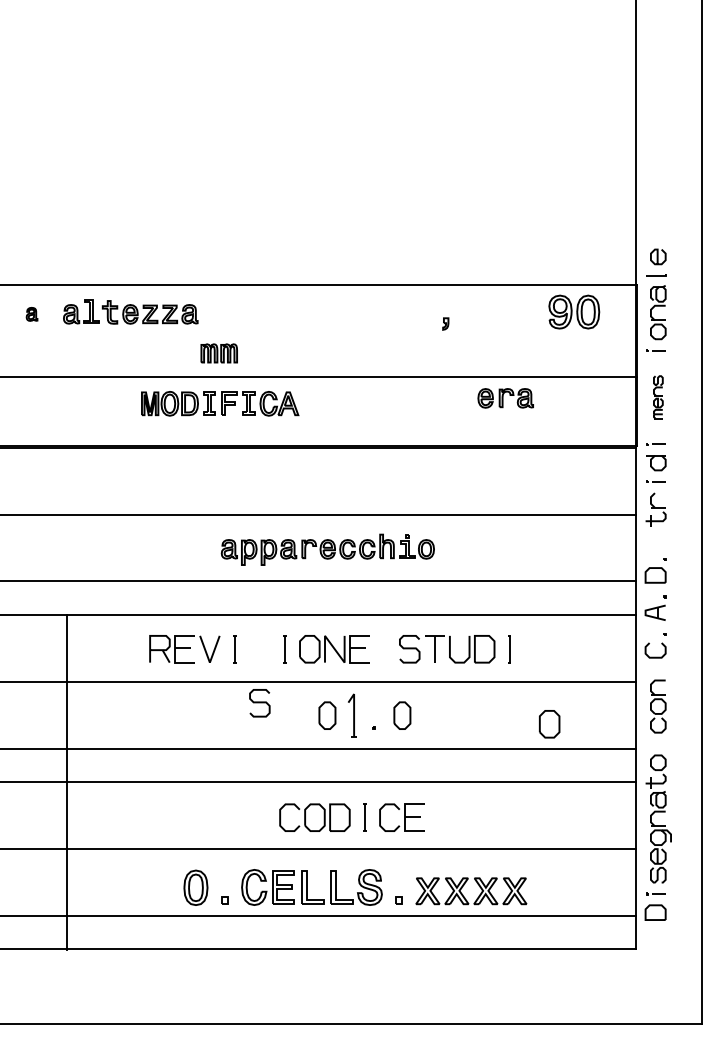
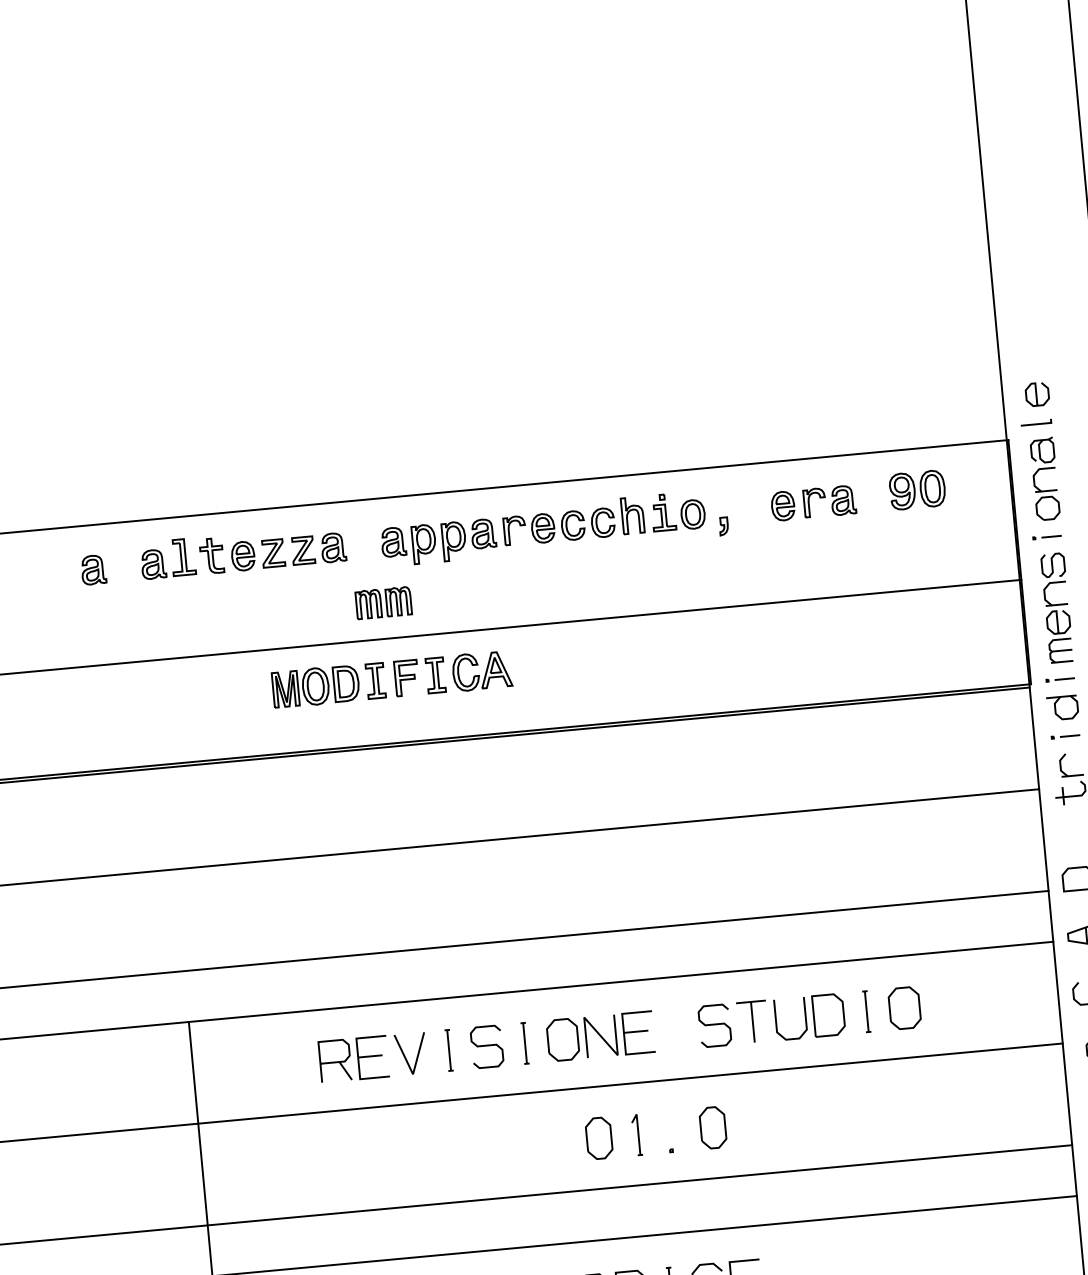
part: (574, 311) -> (917, 489), size x0.71
part: (31, 314) -> (92, 570), size x1.43
part: (658, 397) -> (1057, 608), size x1.67
part: (505, 398) -> (813, 503), moved
part: (327, 549) -> (542, 528), moved
curve: (259, 703) -> (486, 1047), moved
part: (351, 715) -> (635, 1134), size x0.62
part: (549, 724) -> (904, 1008), moved

